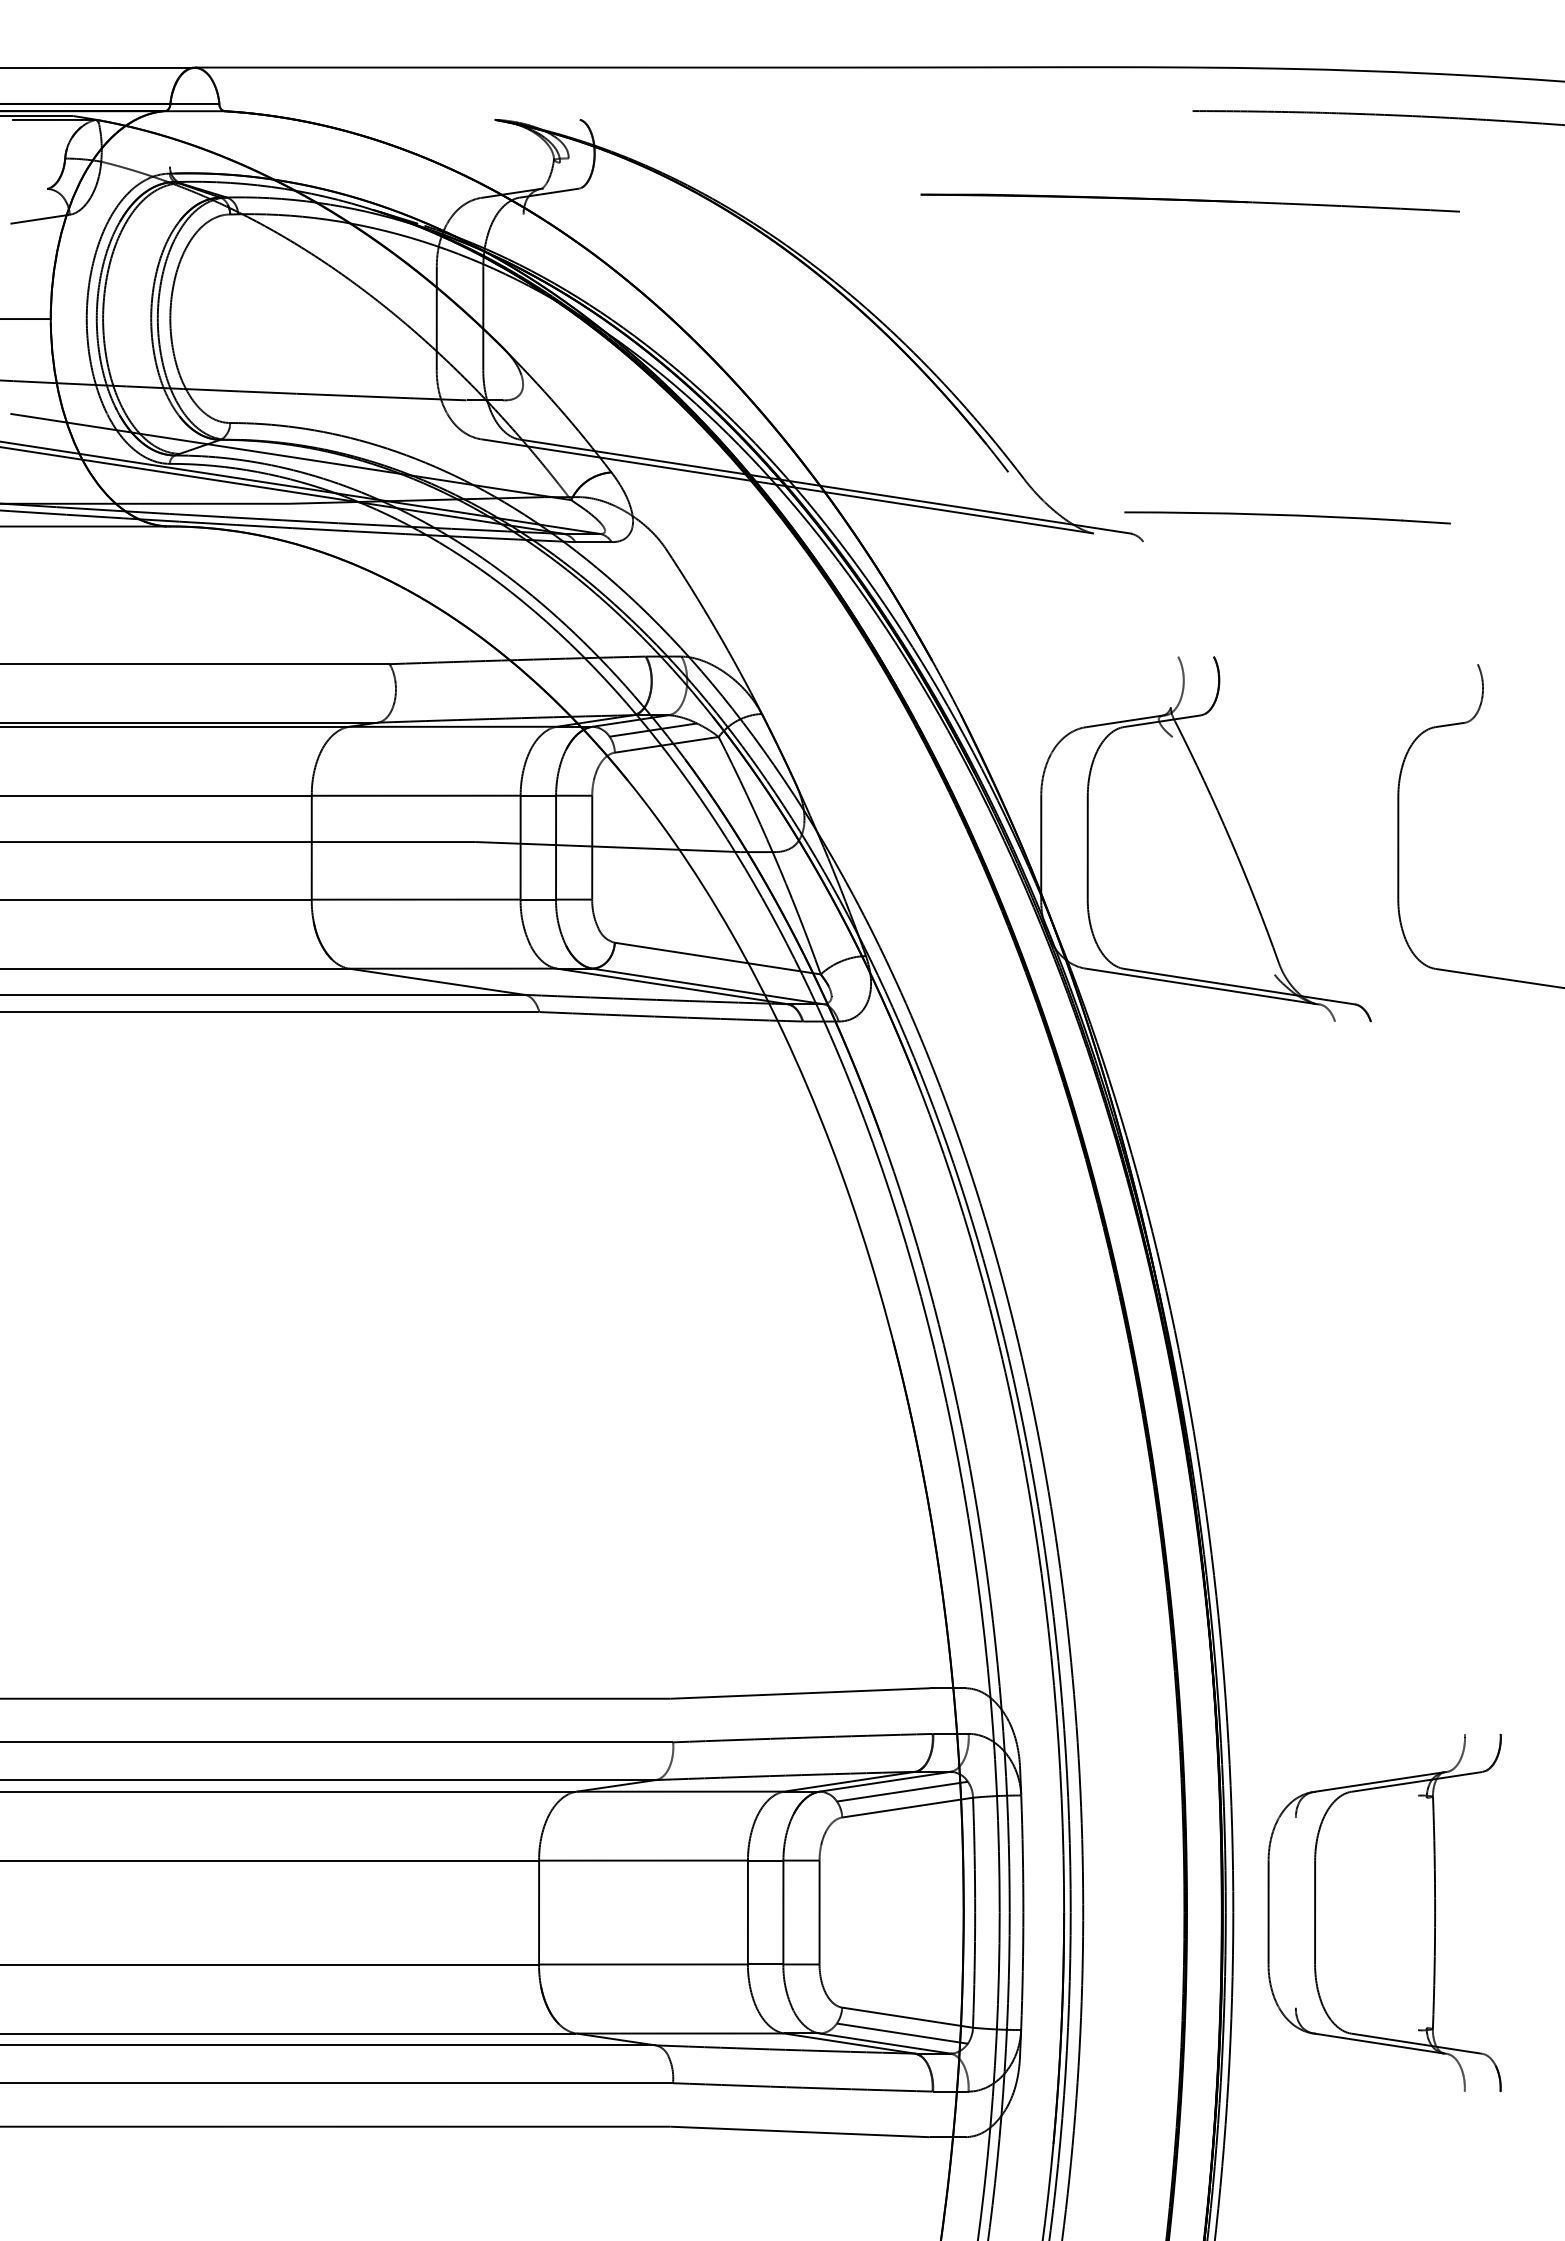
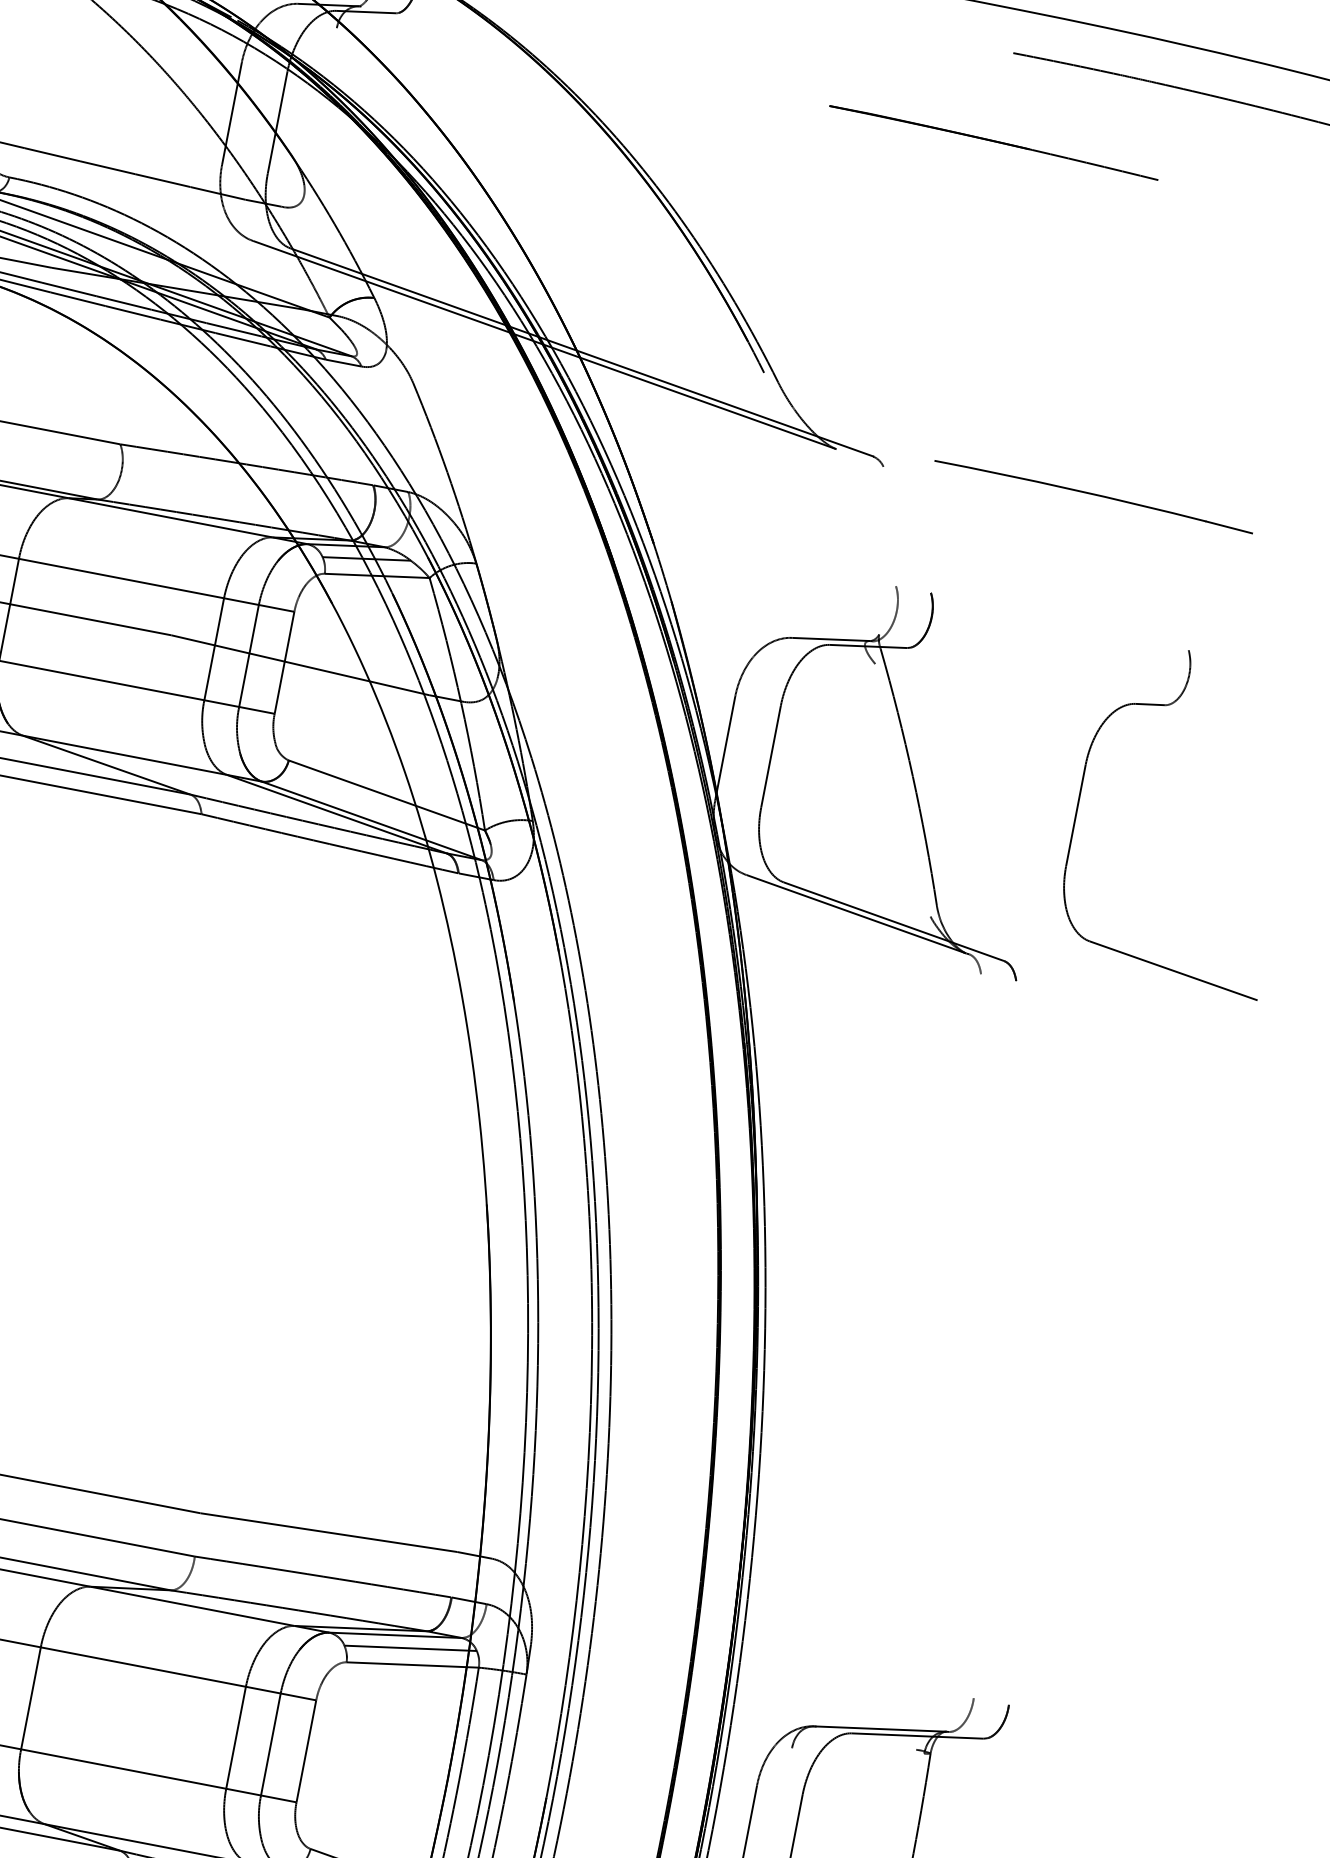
part: (1190, 202) -> (993, 142), size x0.62
part: (1287, 517) -> (1093, 496), moved

